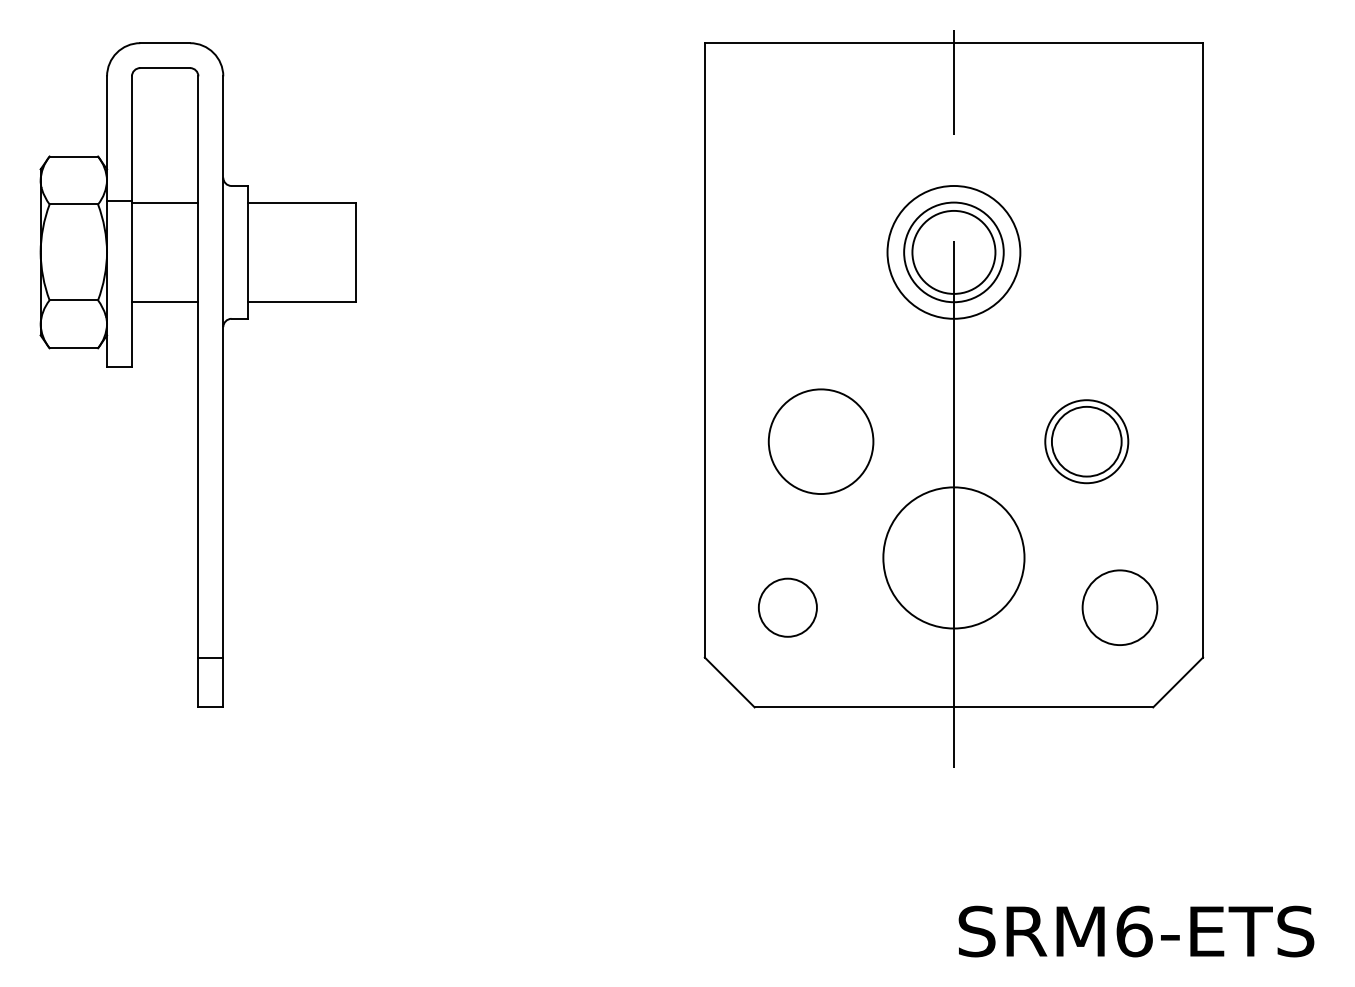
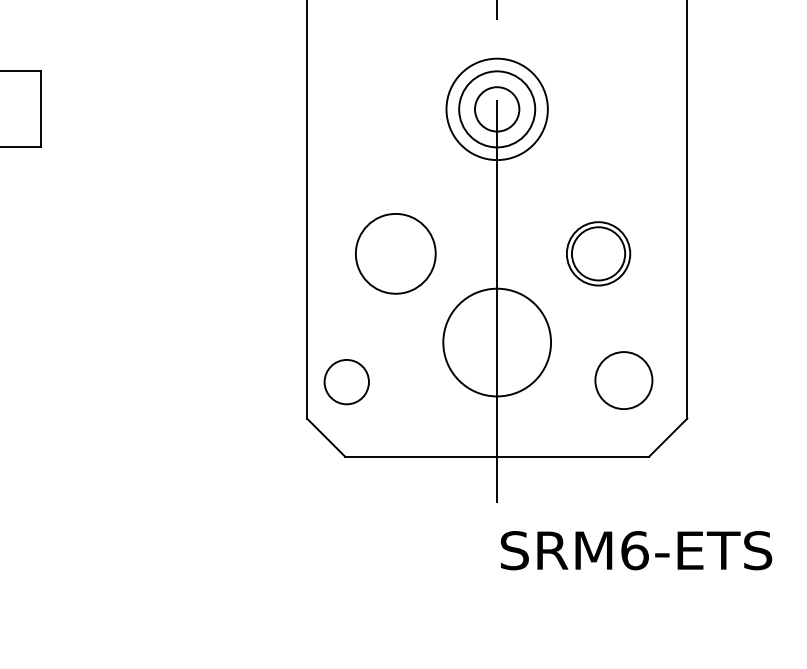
circle: (953, 251) -> (496, 108), size x0.7
circle: (787, 607) -> (346, 381), moved
text: (1136, 931) -> (636, 550), moved

